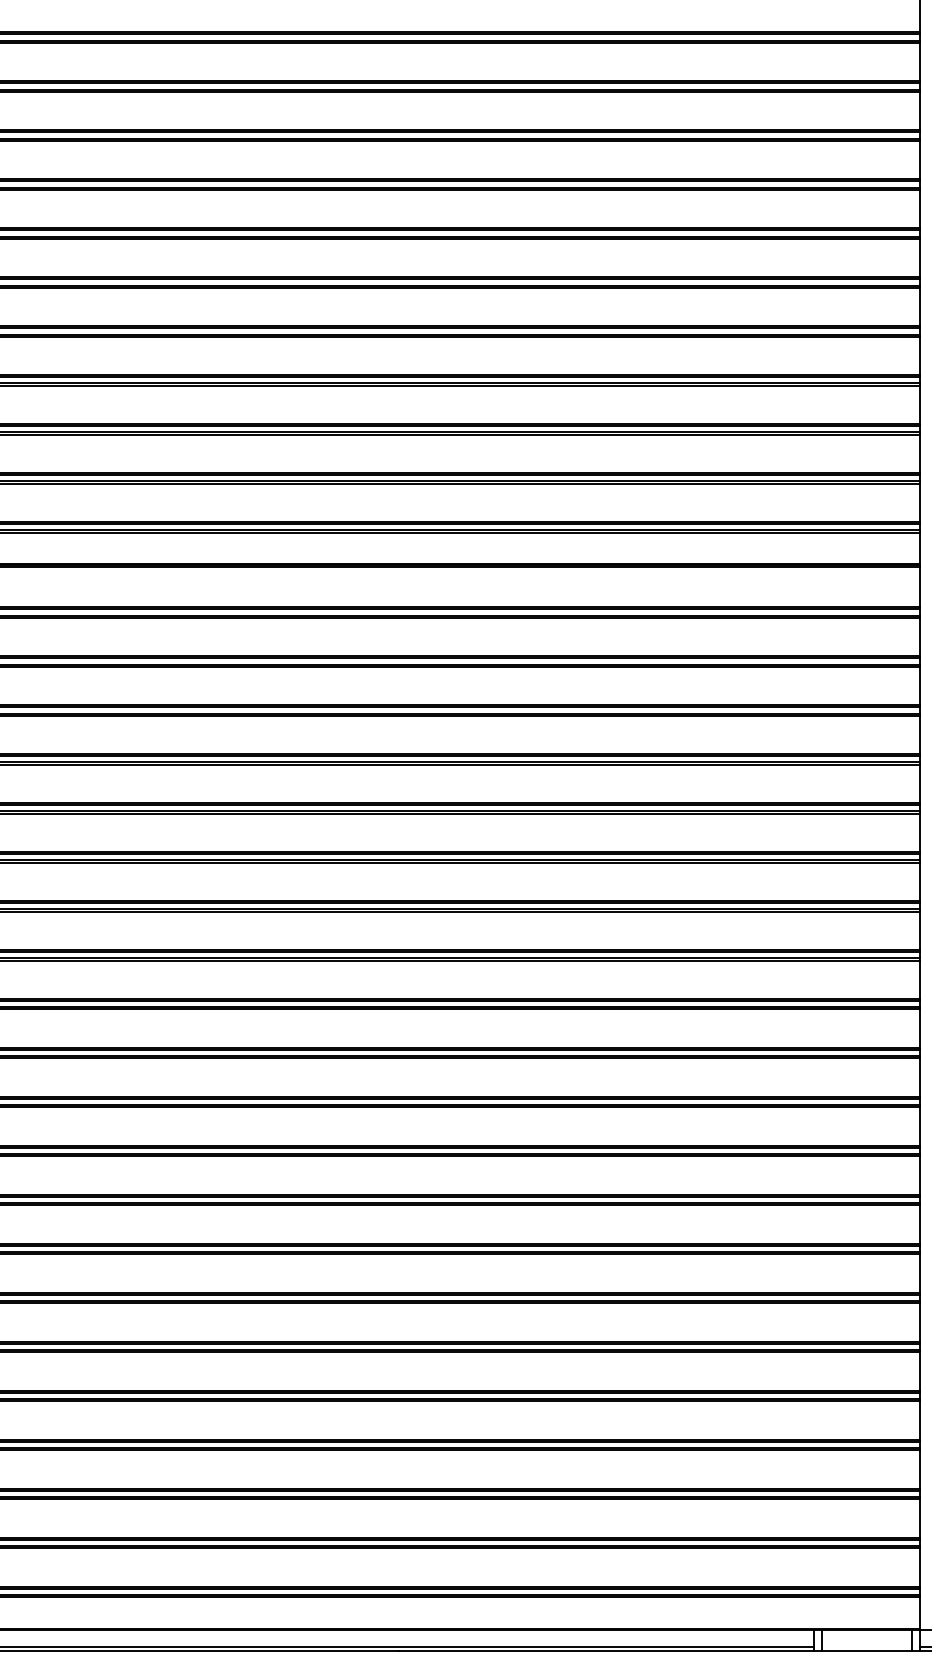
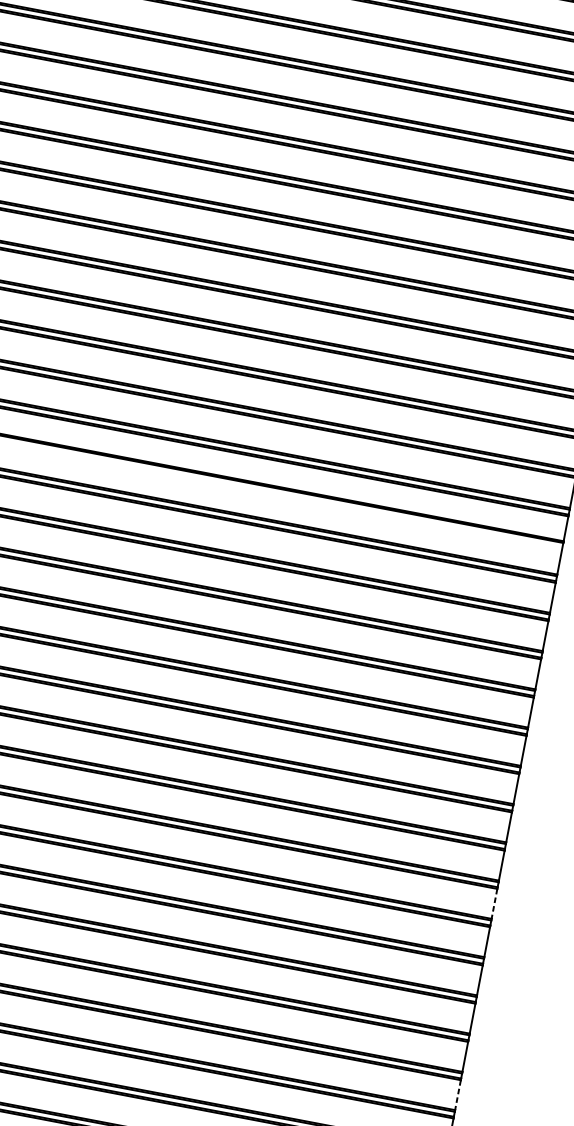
line: (920, 1029) -> (494, 904), solid -> dashed
line: (920, 1274) -> (458, 1096), solid -> dashed

